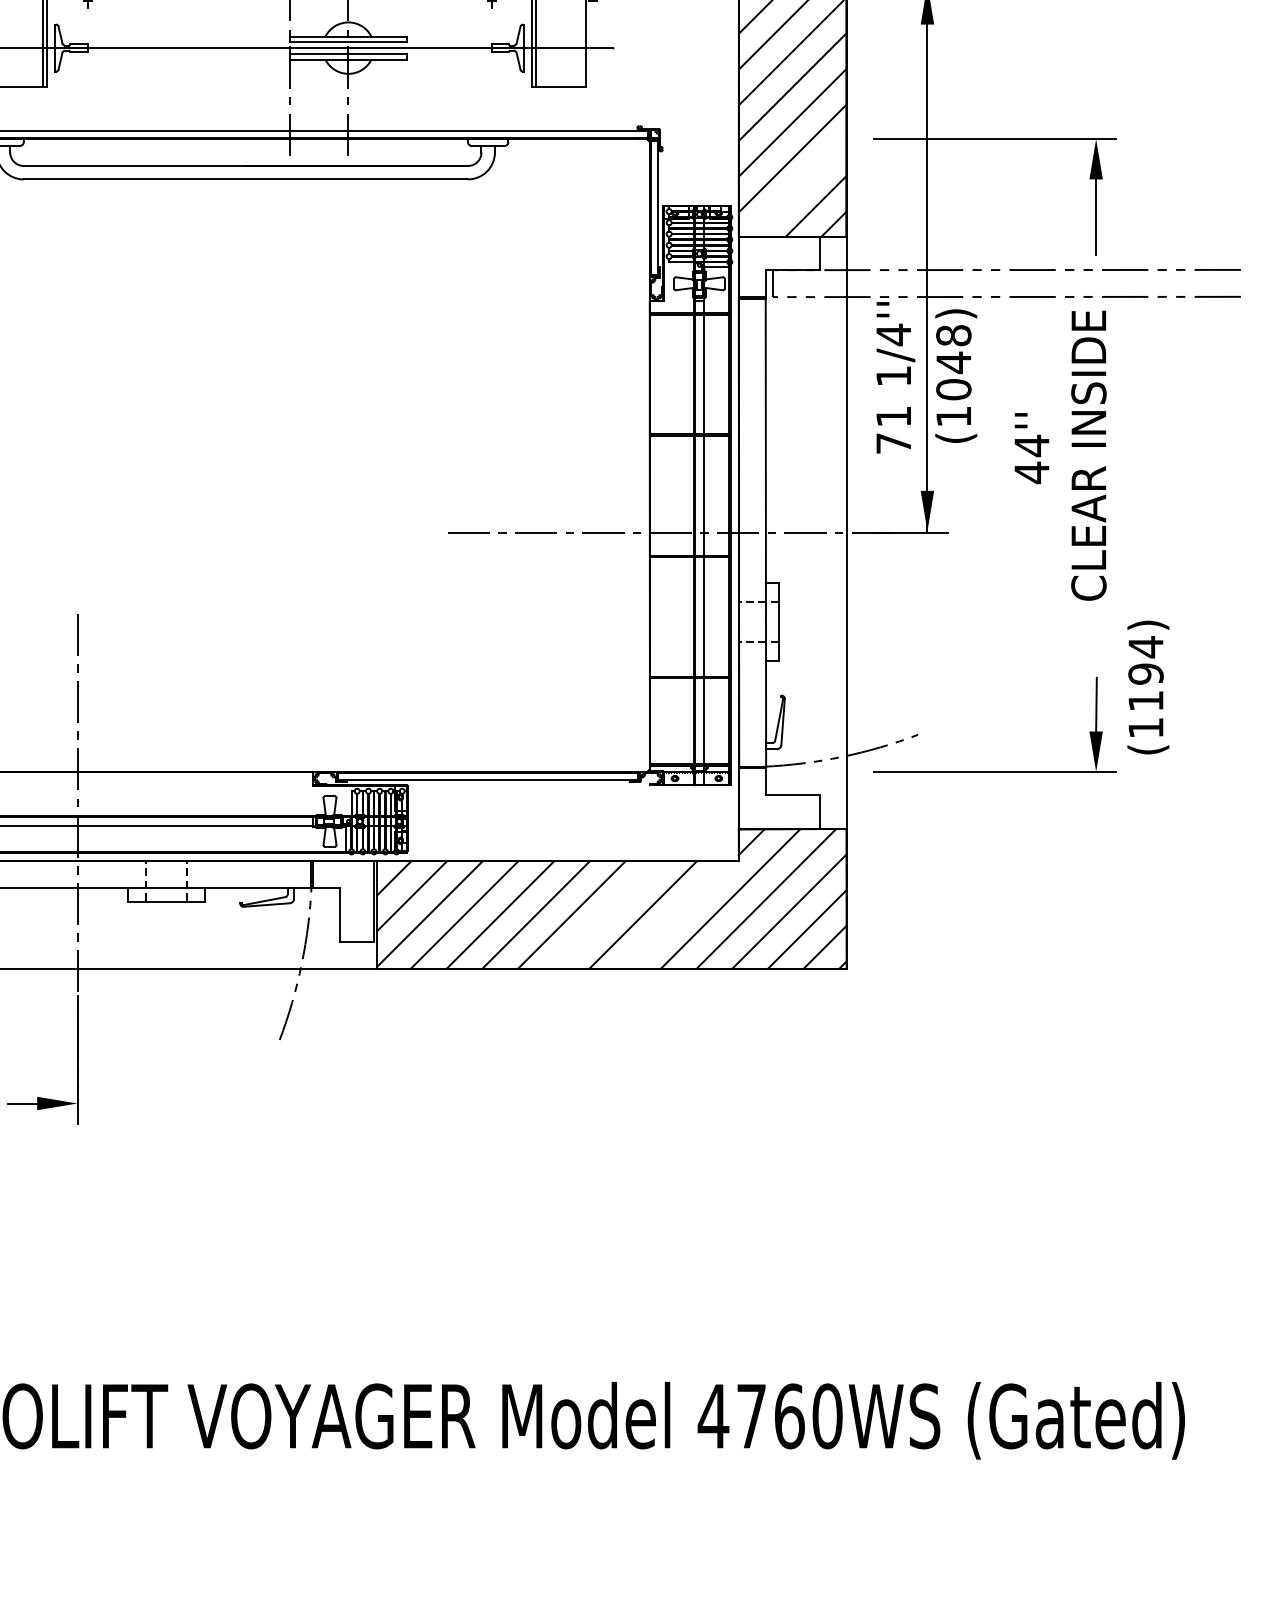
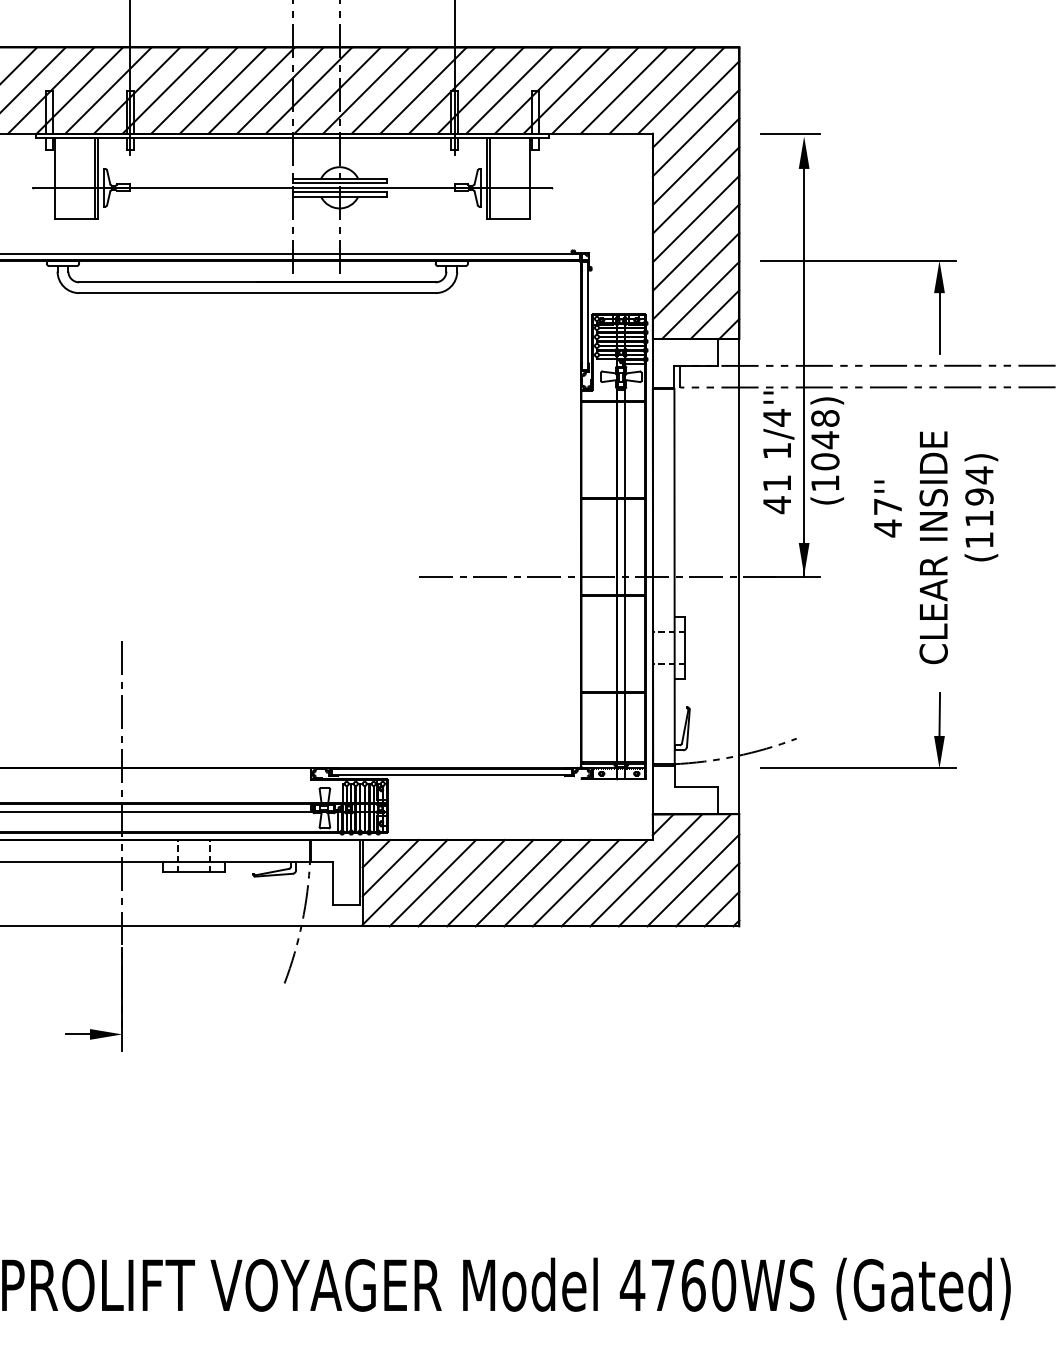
line: (798, 187) -> (700, 299), added
text: (892, 444) -> (776, 505), 71 -> 41
text: (1031, 445) -> (887, 506), 44'' -> 47''
text: (1088, 455) -> (933, 547), moved
text: (1148, 687) -> (981, 507), moved
line: (607, 915) -> (547, 883), added
line: (678, 915) -> (604, 883), added

